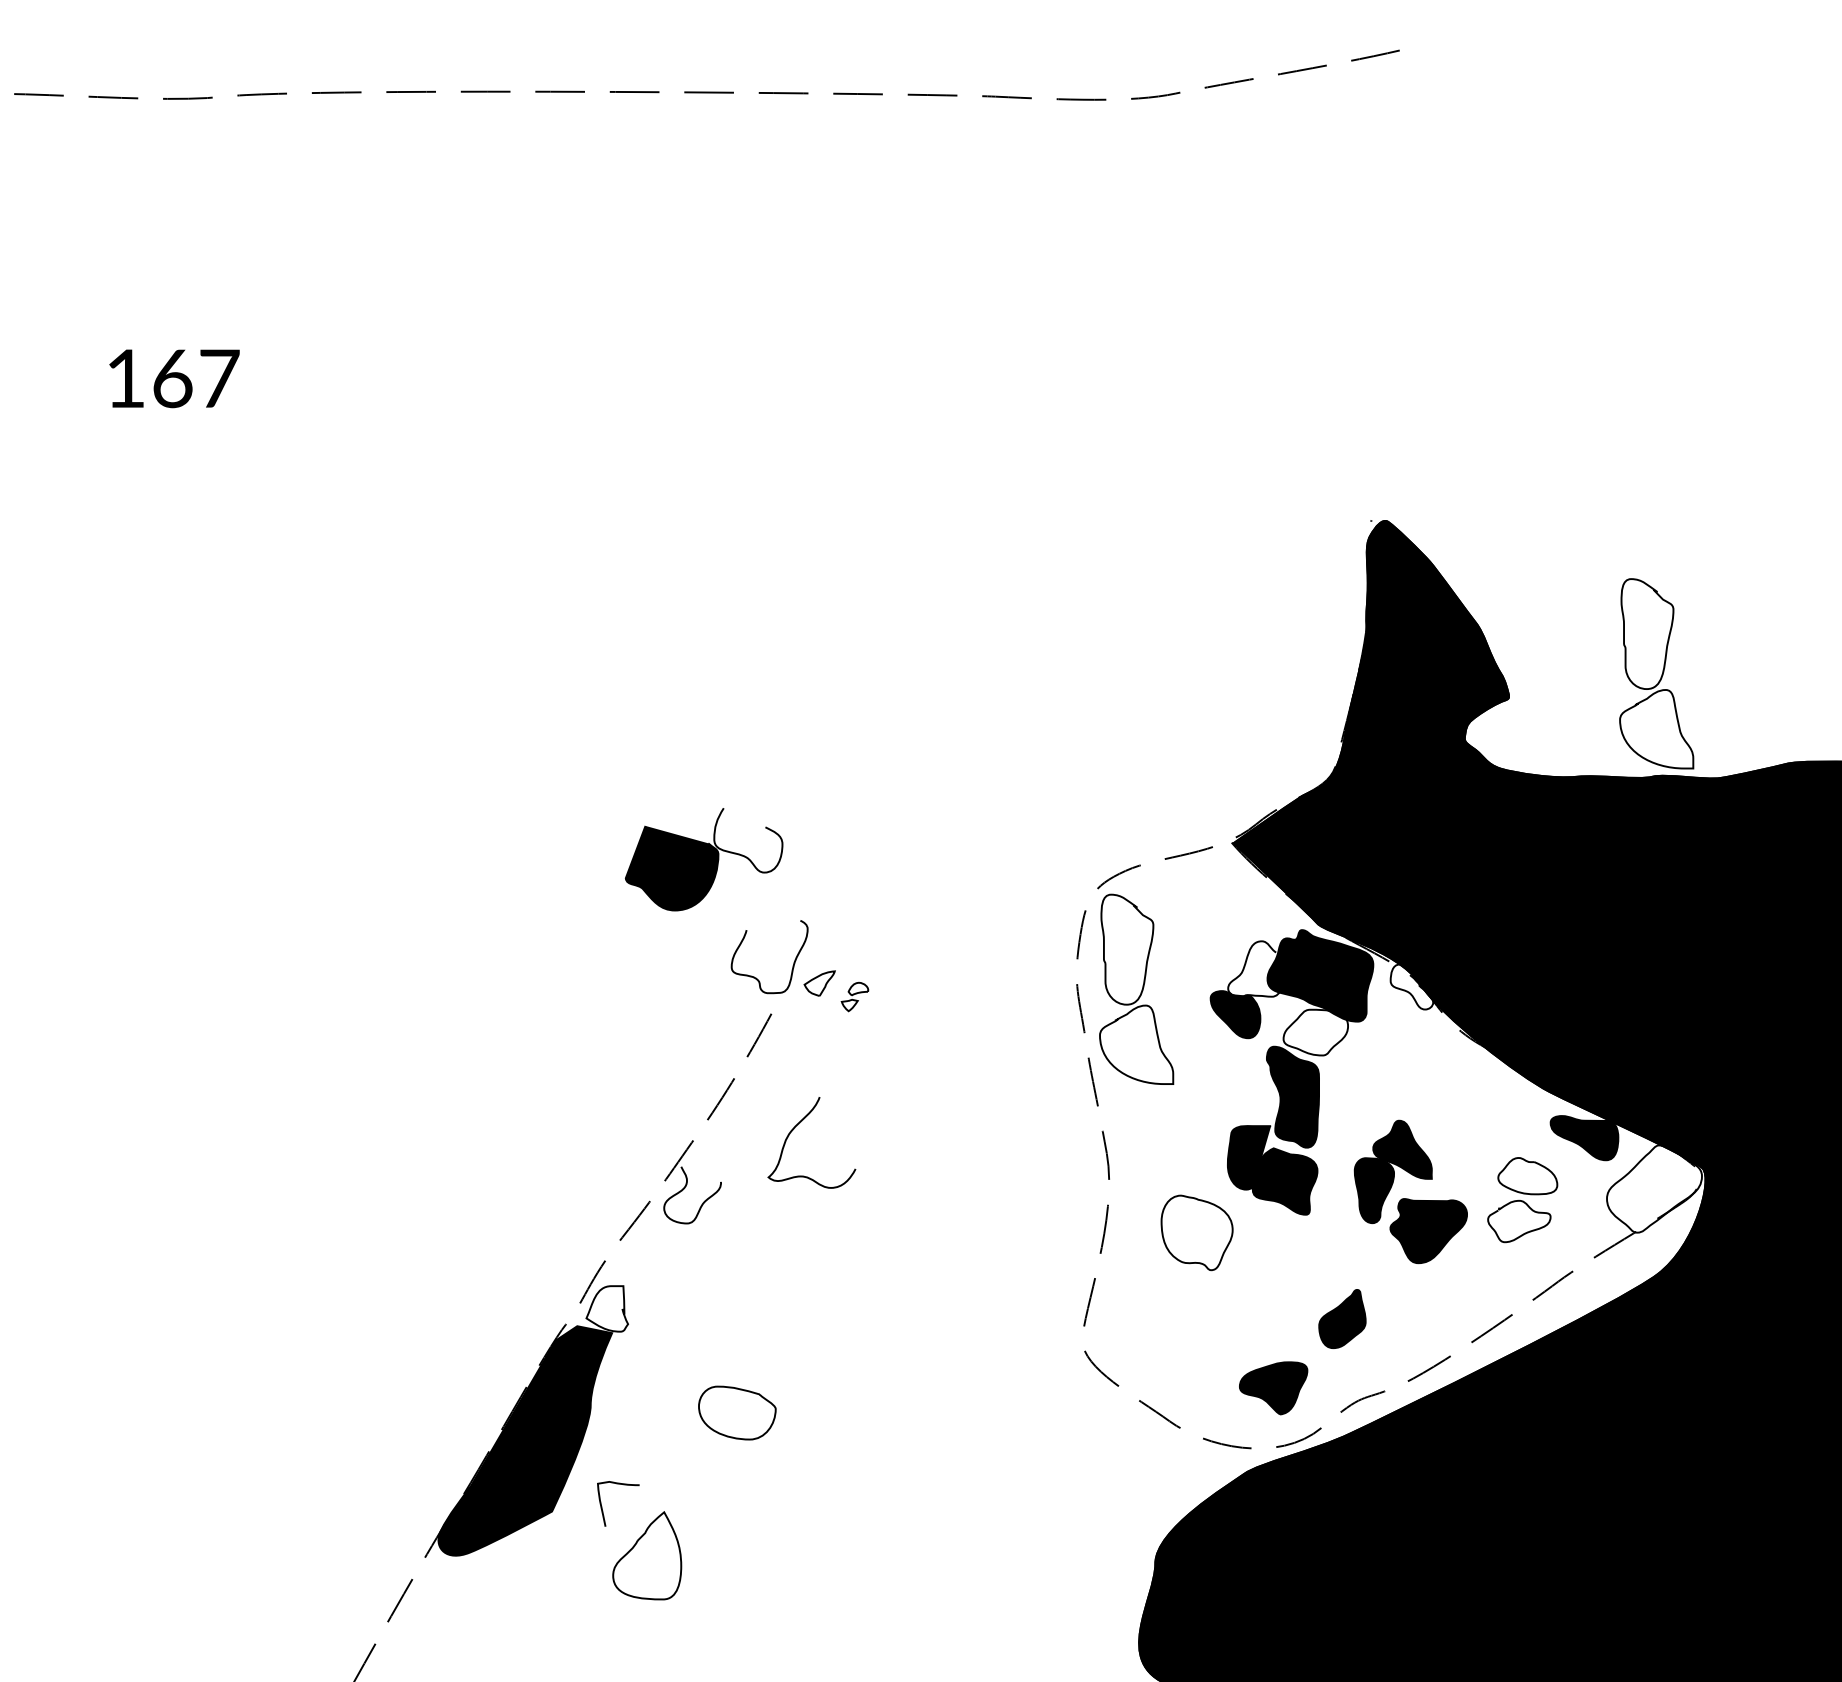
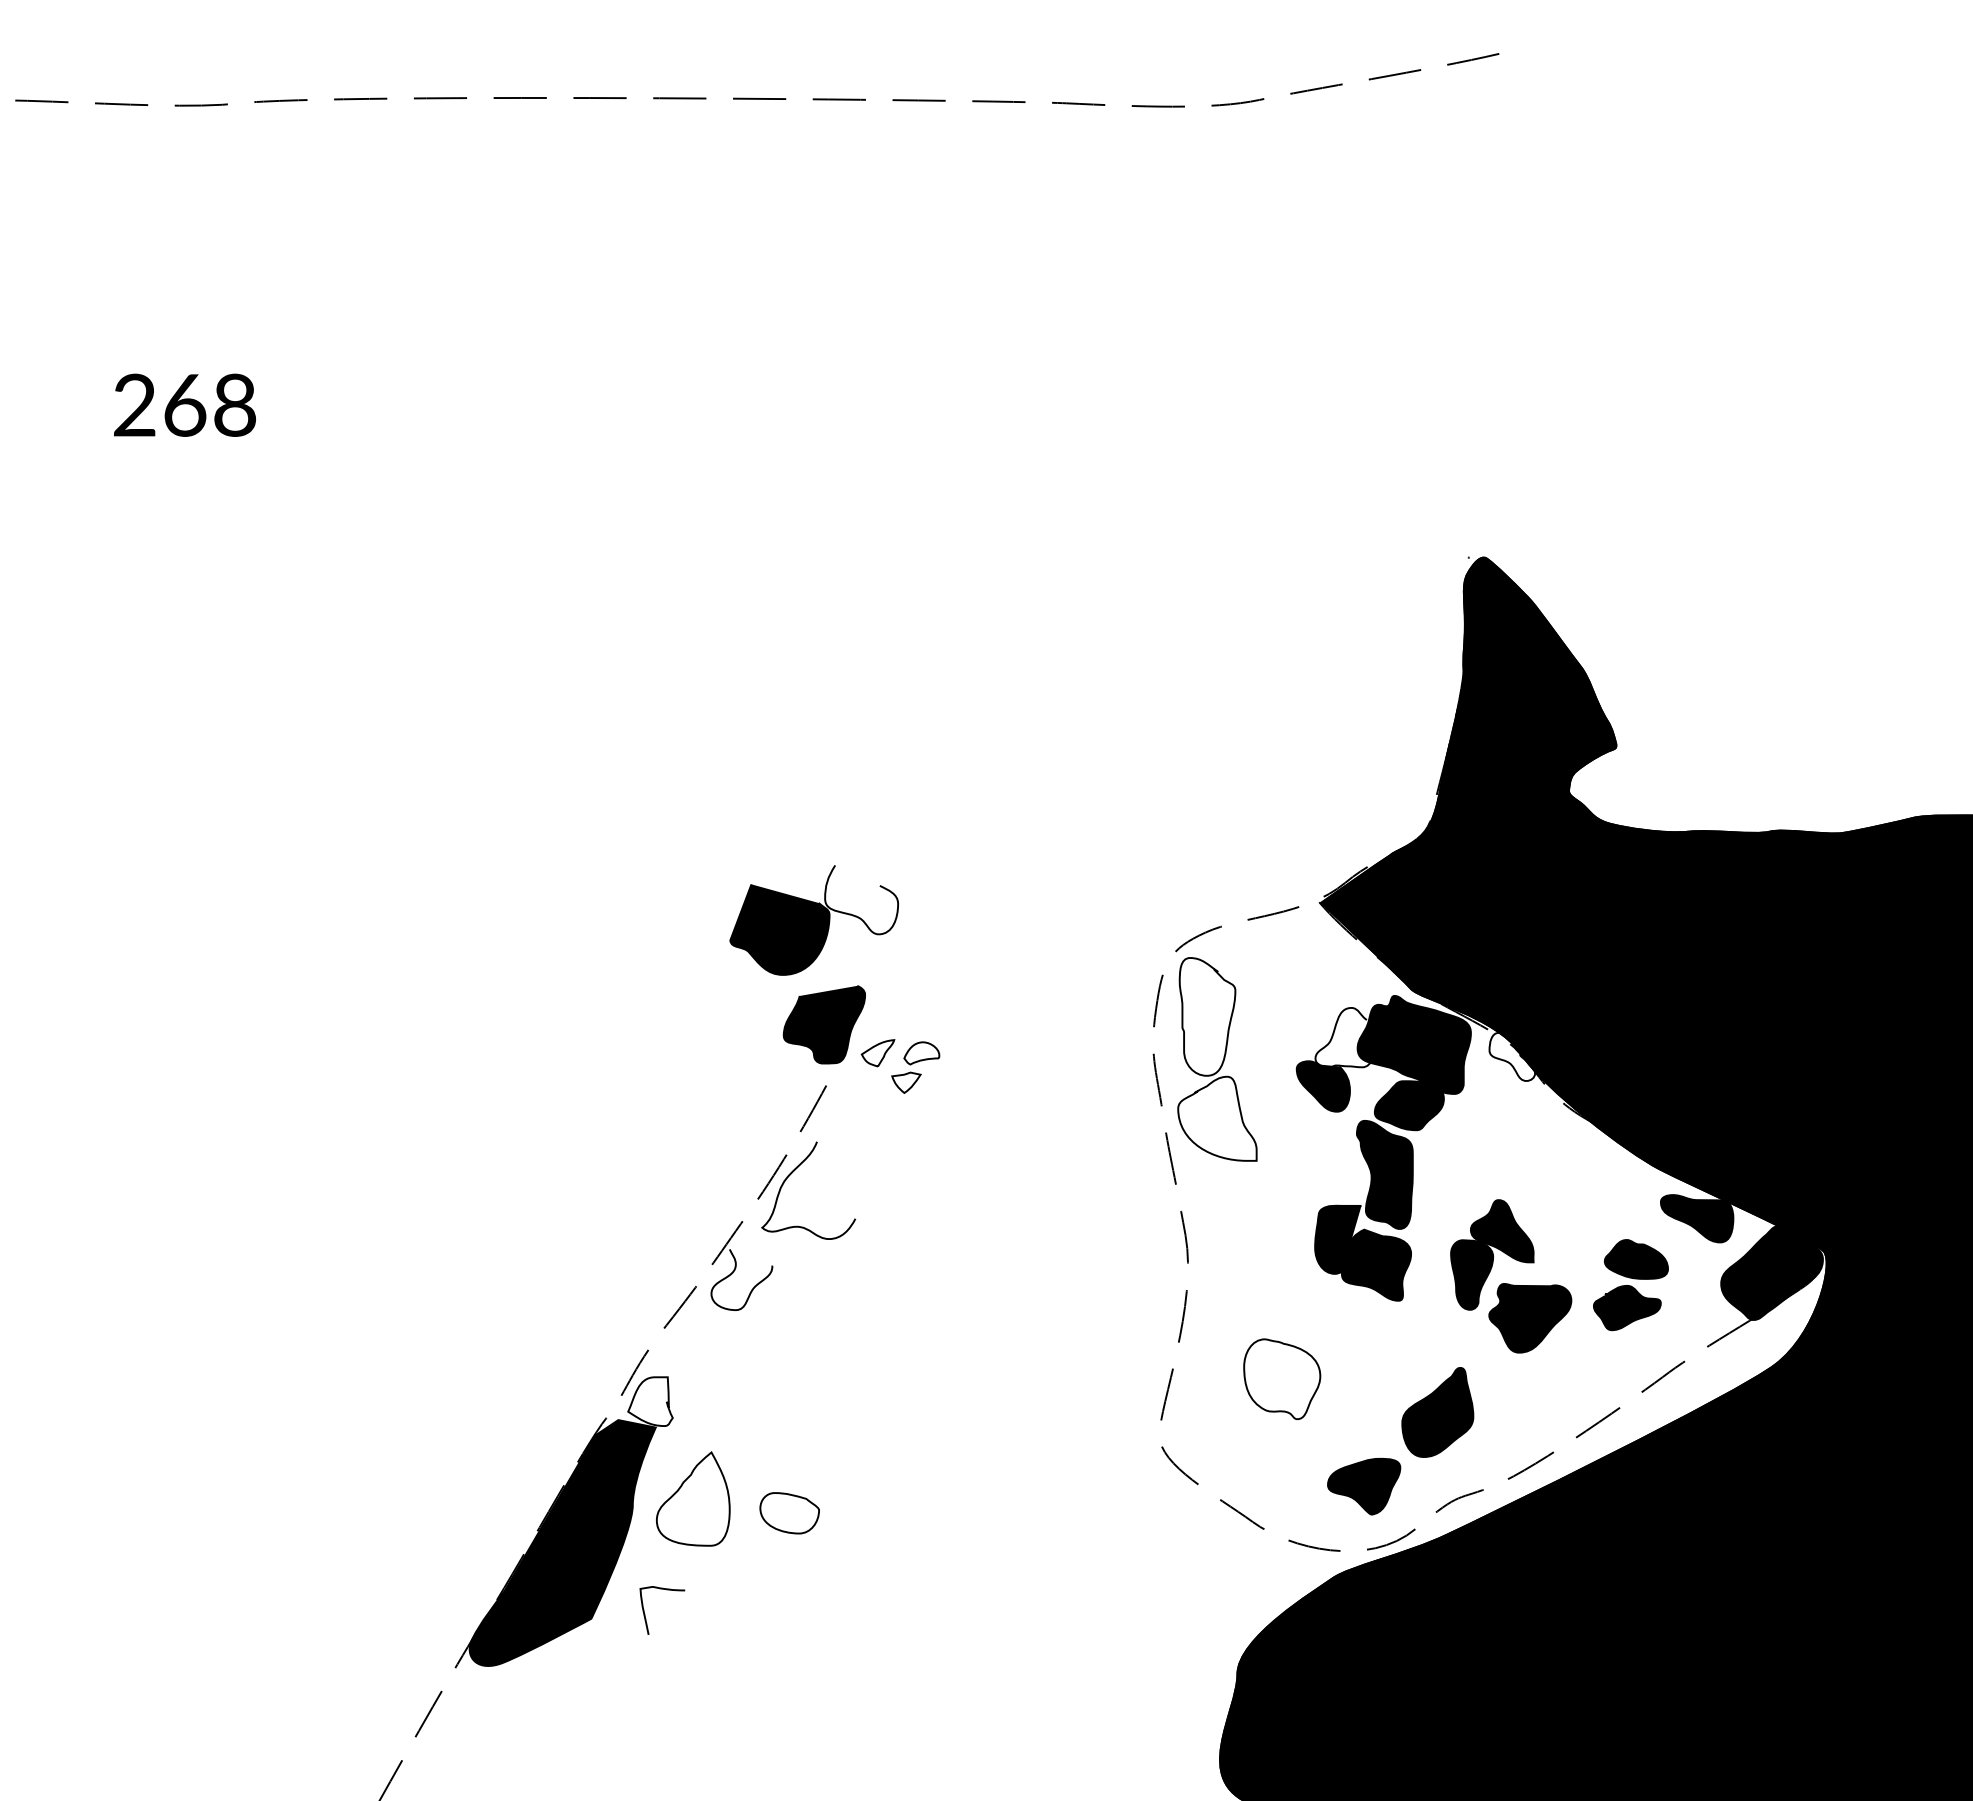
text: (173, 377) -> (185, 404), 167 -> 268
part: (1656, 673) -> (1774, 721), removed
part: (703, 859) -> (813, 920), moved
fill: (769, 956) -> (824, 1024), added
part: (854, 996) -> (915, 1067), size x1.67
fill: (1315, 1032) -> (1408, 1105), added
curve: (796, 1126) -> (792, 1173), moved
fill: (1527, 1176) -> (1636, 1259), added
fill: (1653, 1188) -> (1771, 1272), added
fill: (1518, 1221) -> (1626, 1307), added
part: (1197, 1233) -> (1282, 1379), moved
part: (1342, 1319) -> (1437, 1412), size x1.43
part: (737, 1413) -> (789, 1513), size x0.71
part: (647, 1555) -> (693, 1498), moved

